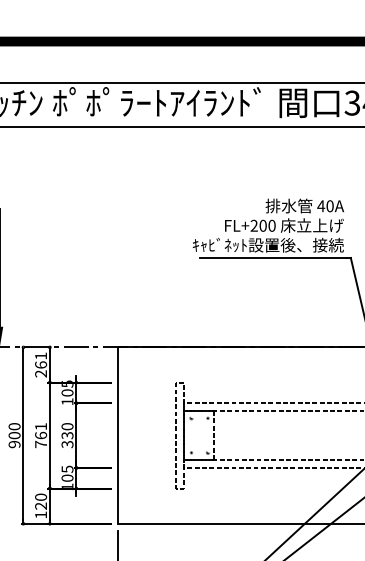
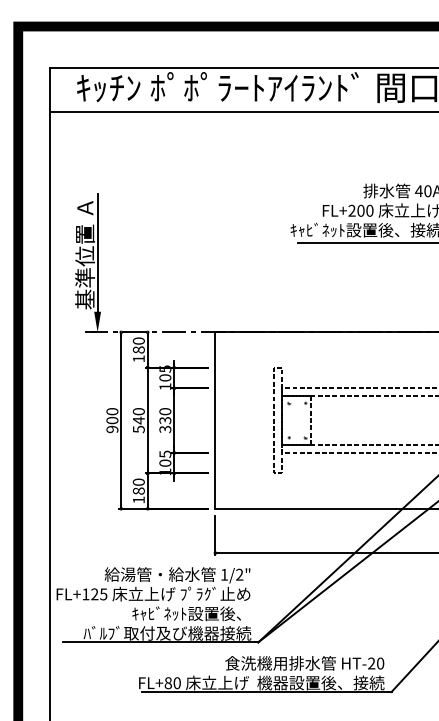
text: (40, 364) -> (138, 349), 261 -> 180
text: (40, 435) -> (138, 420), 761 -> 540
text: (40, 505) -> (138, 490), 120 -> 180

